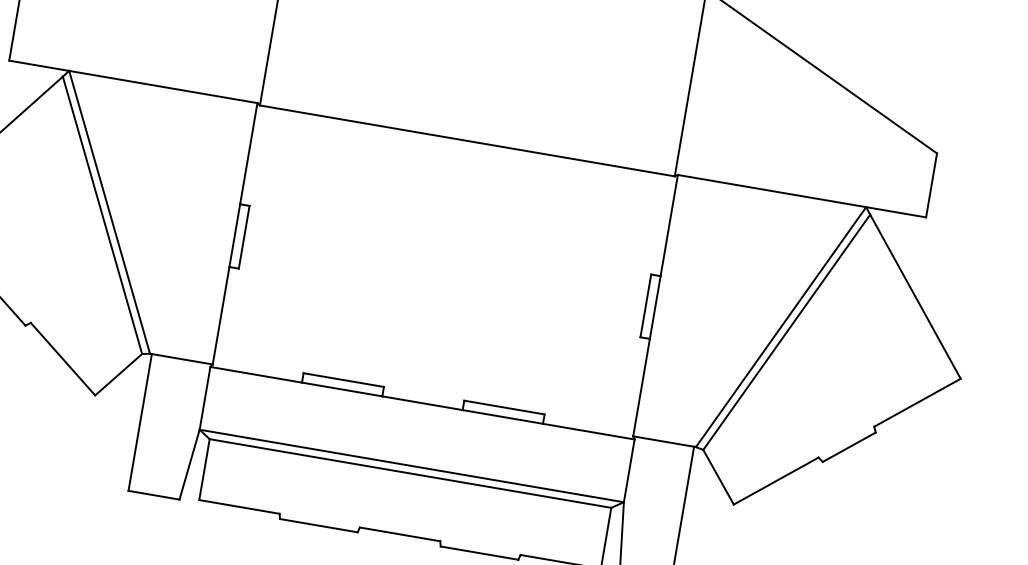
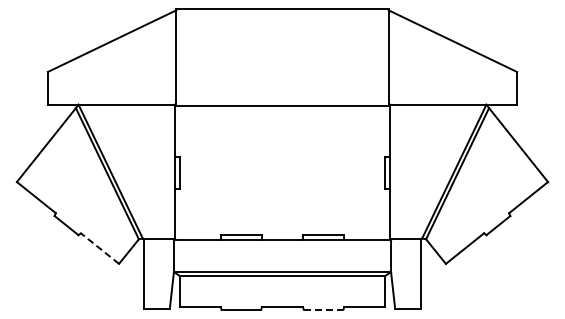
line: (62, 358) -> (99, 248), solid -> dashed
line: (479, 552) -> (323, 309), solid -> dashed

